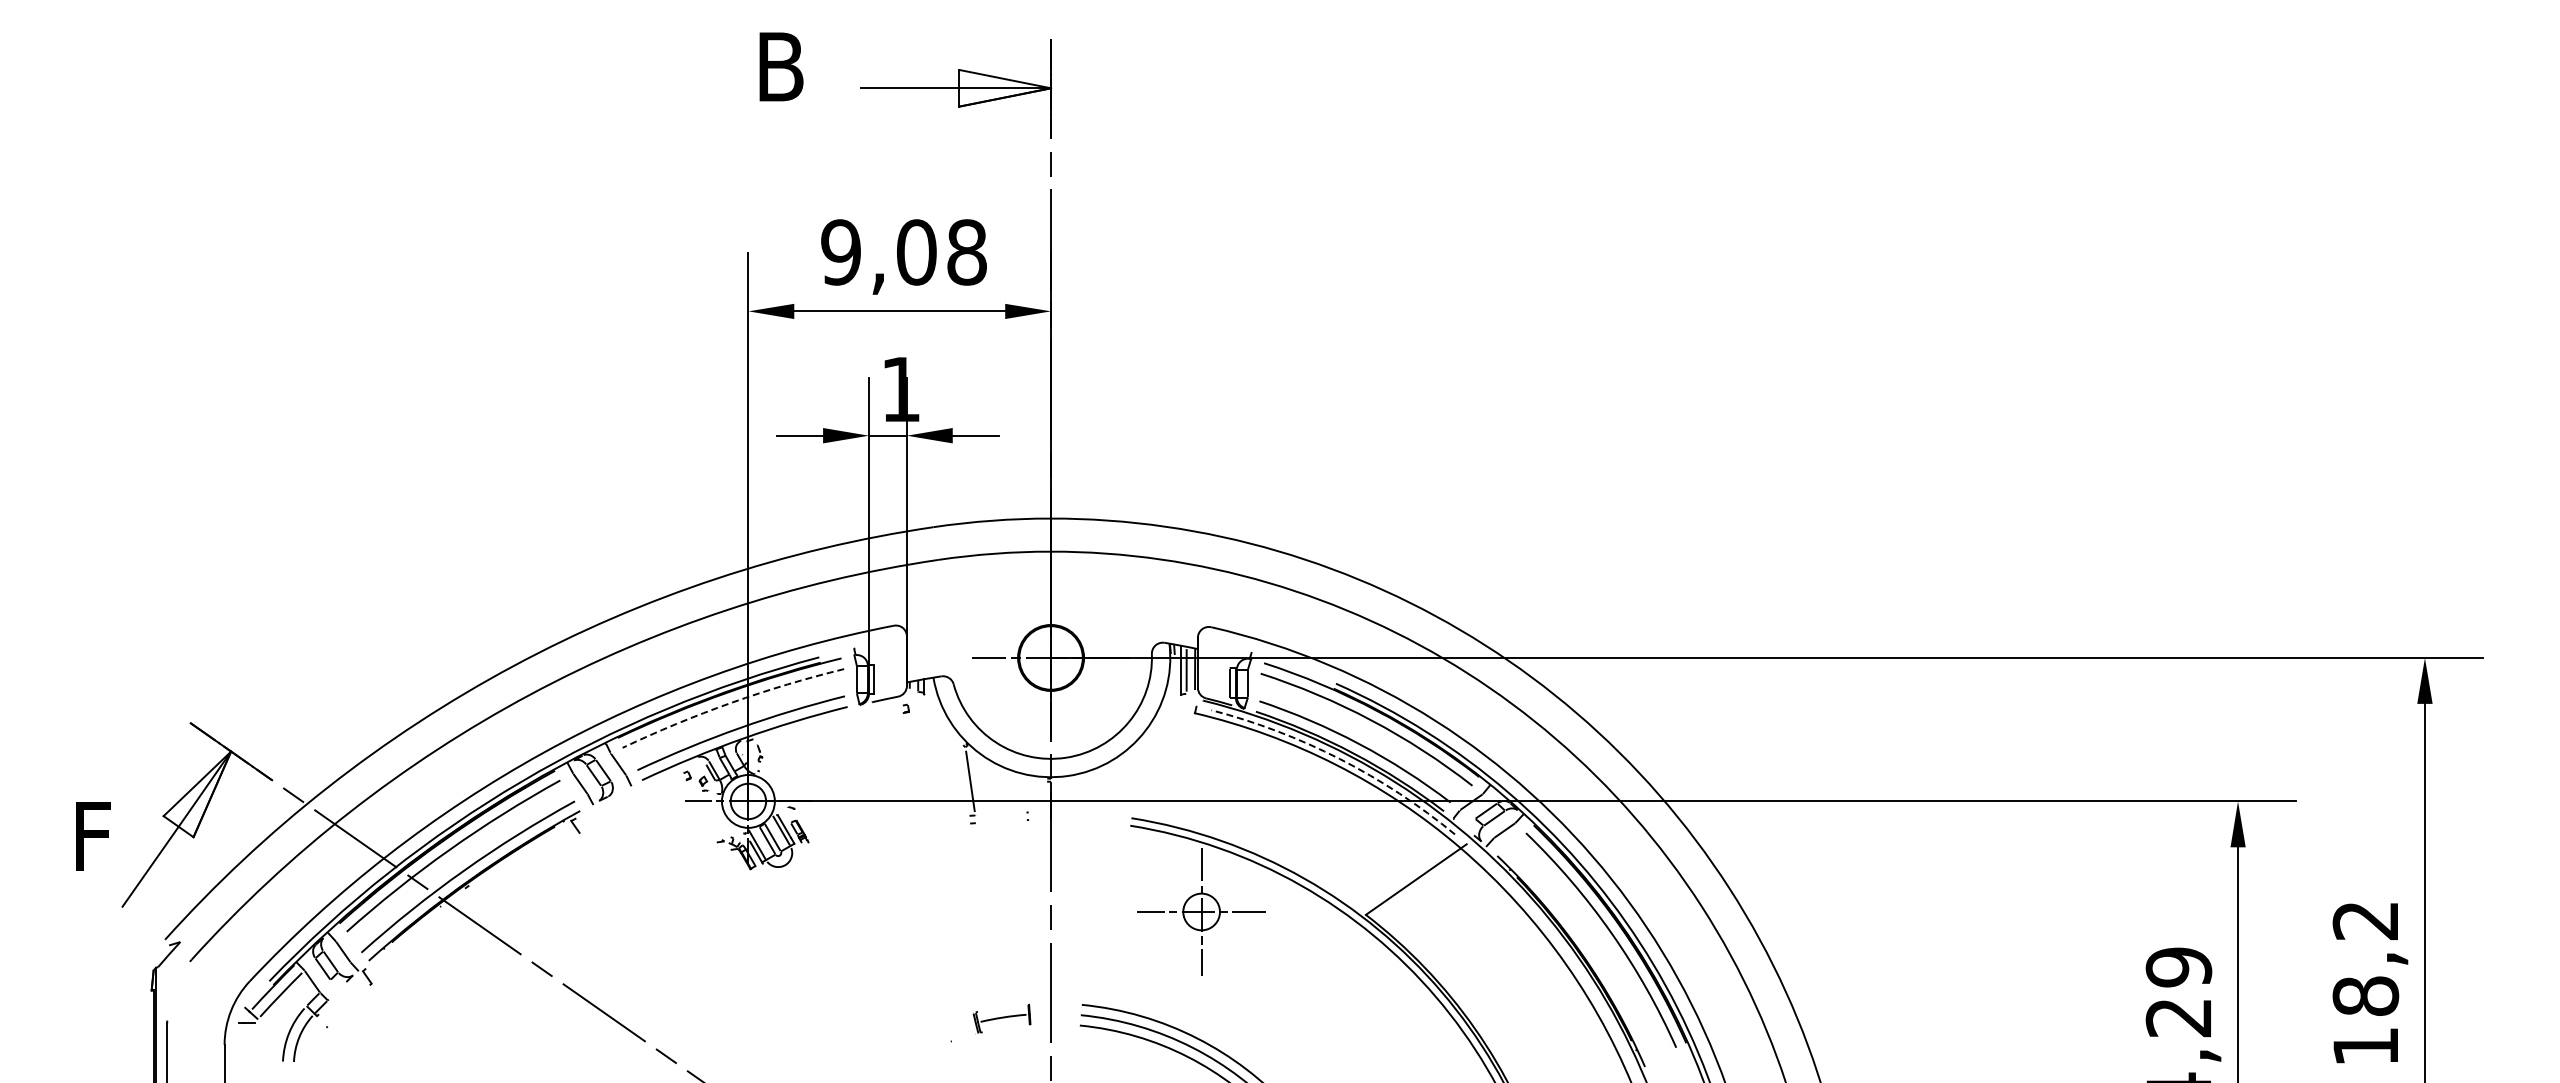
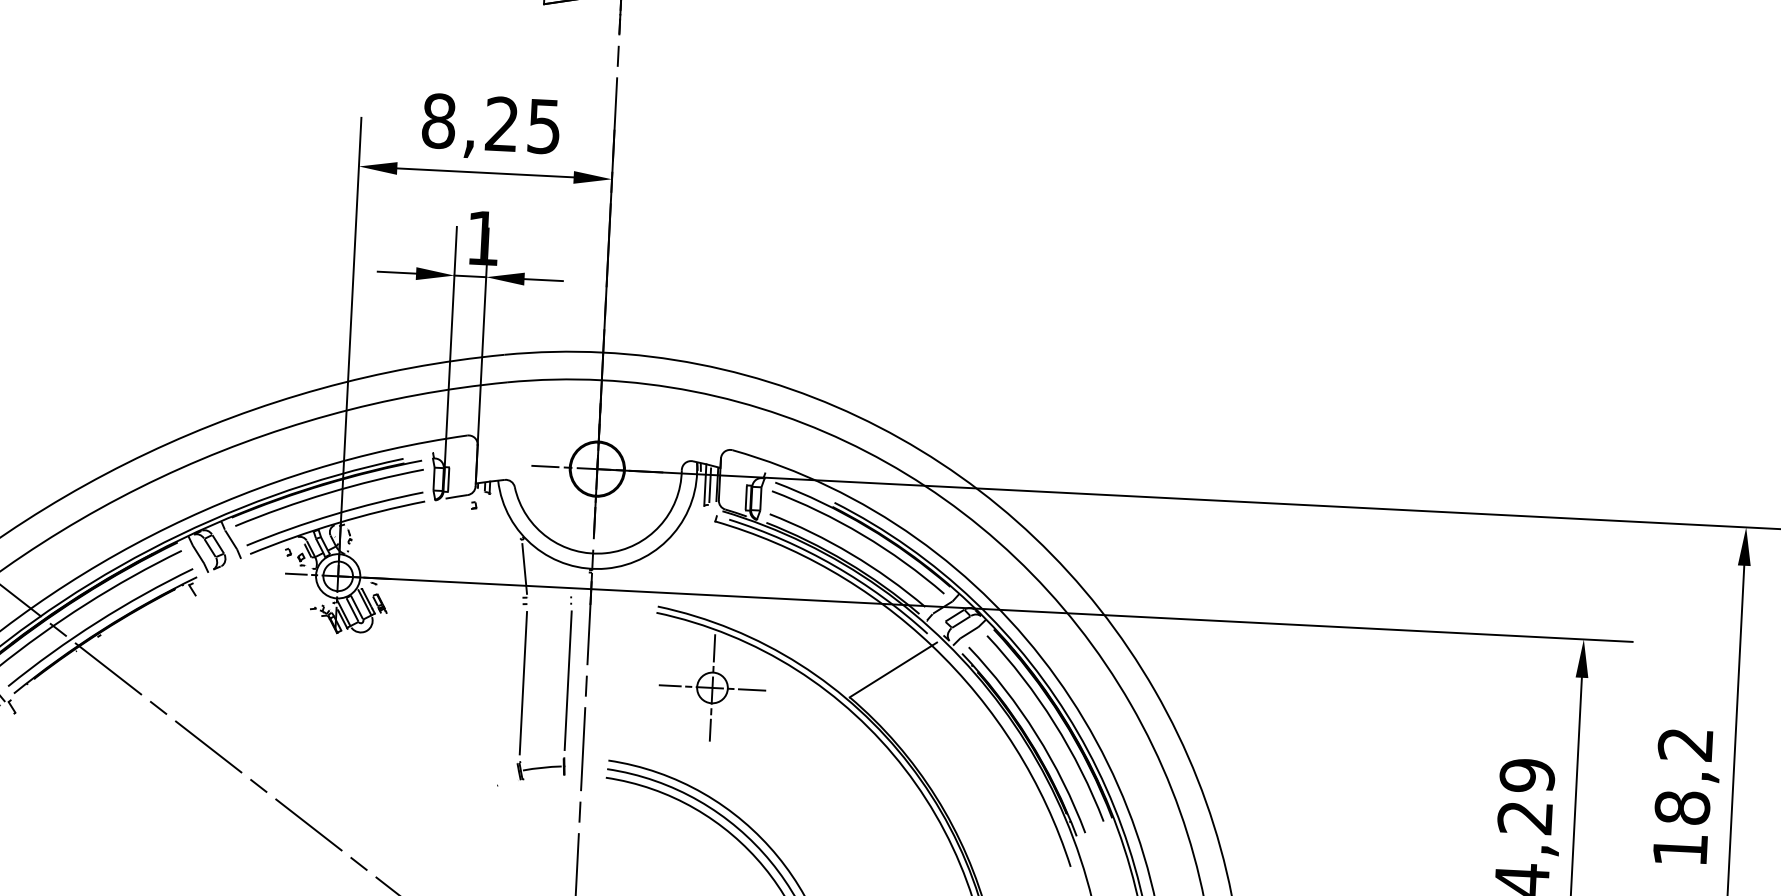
text: (903, 252) -> (491, 123), 9,08 -> 8,25
arc: (731, 702) -> (328, 492), dashed -> solid
arc: (1339, 759) -> (834, 566), dashed -> solid
line: (1029, 911) -> (568, 680), added
line: (975, 917) -> (523, 682), added
arc: (1588, 946) -> (1034, 733), added

